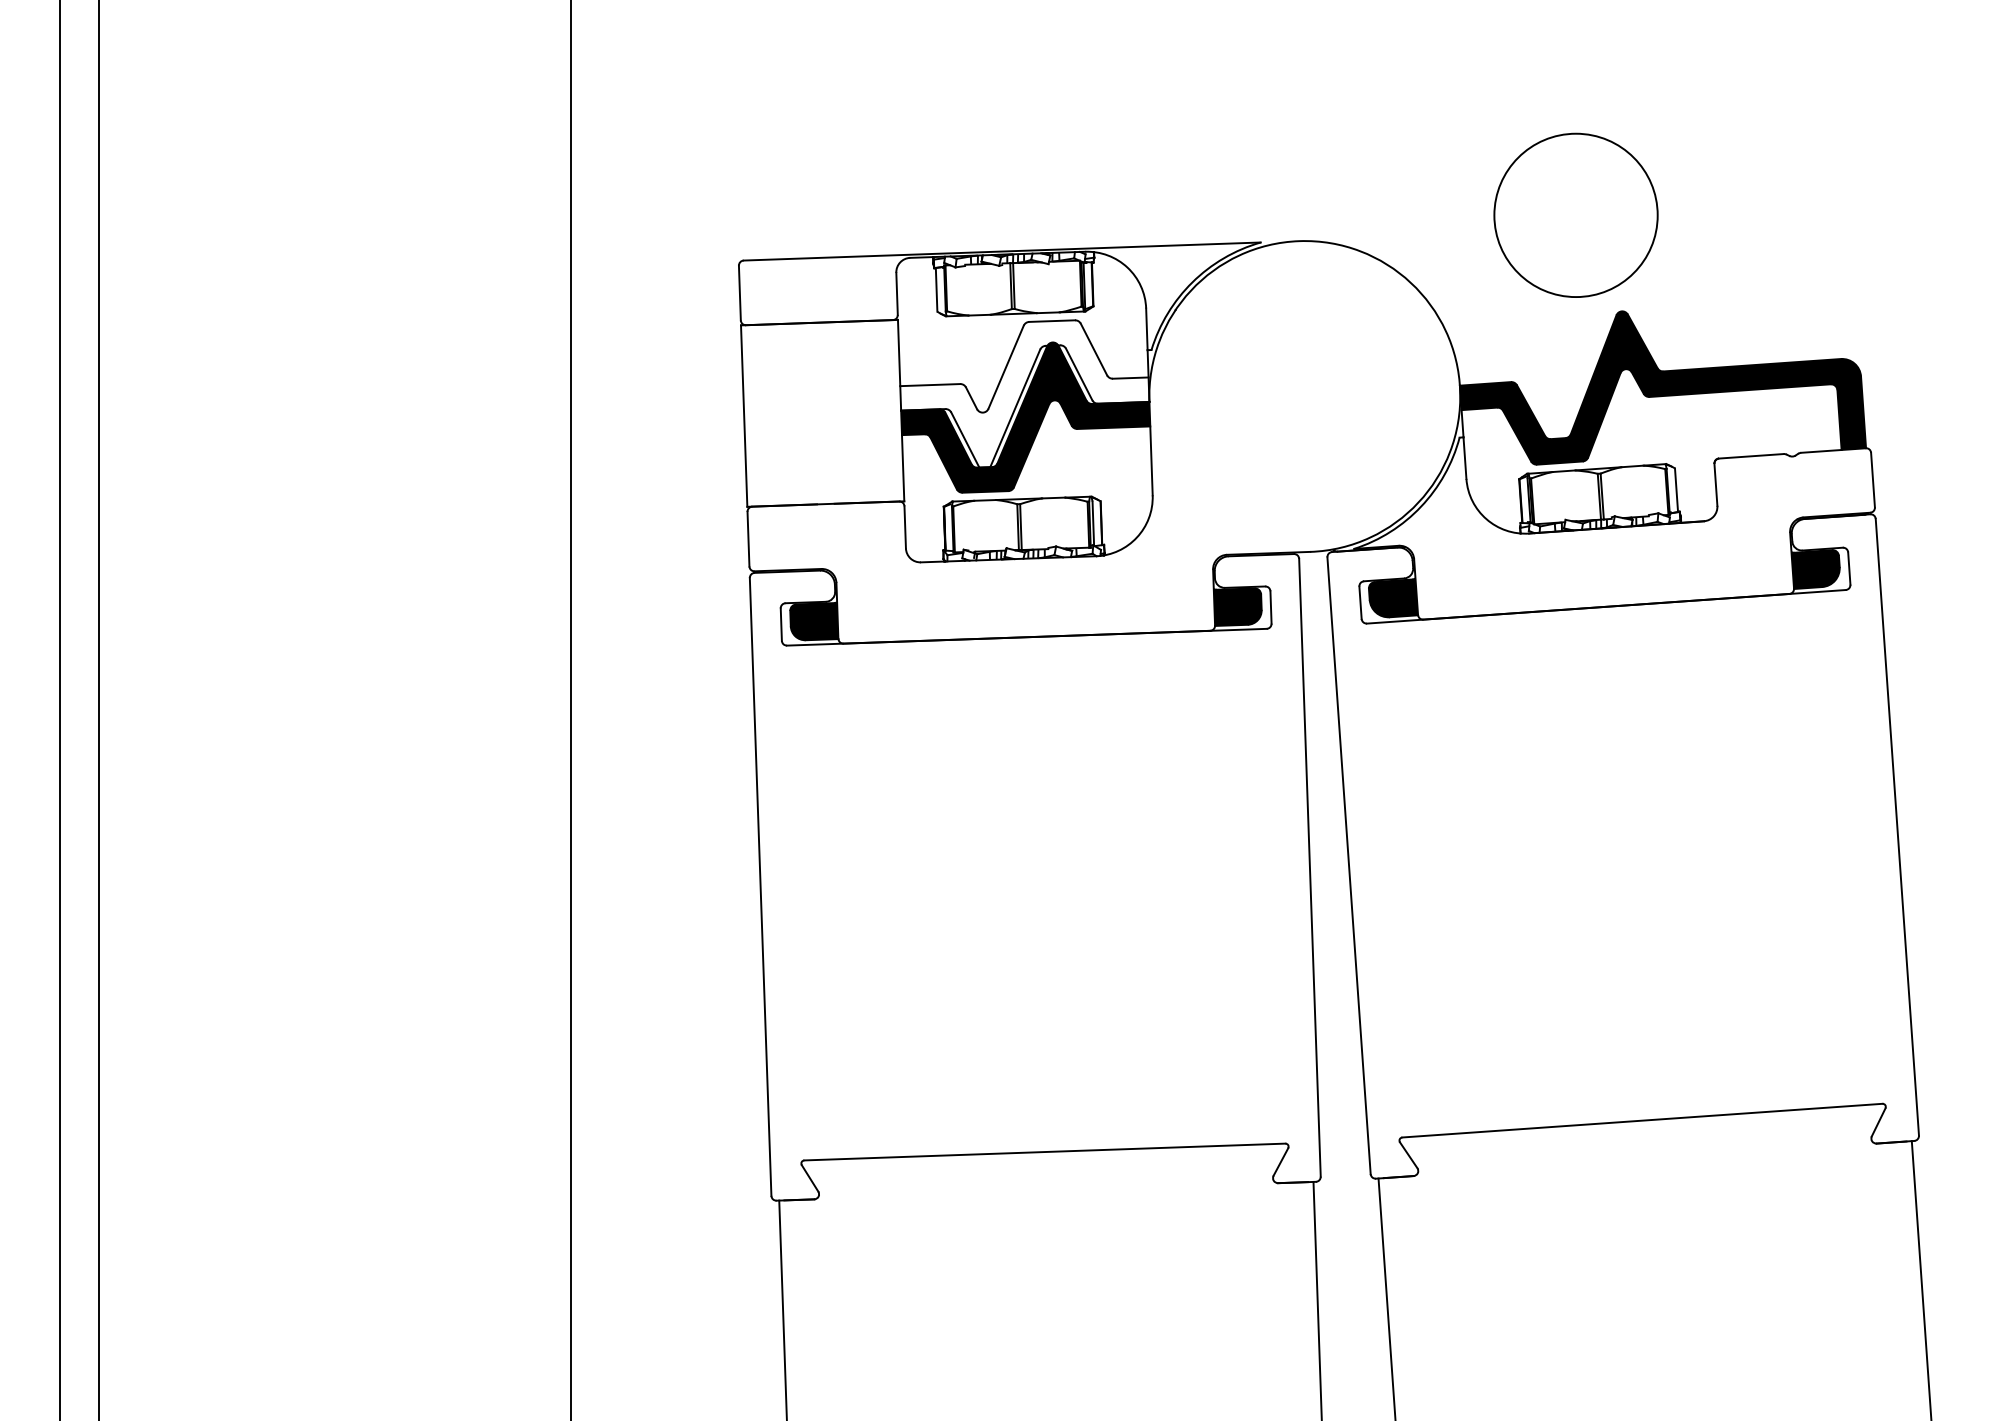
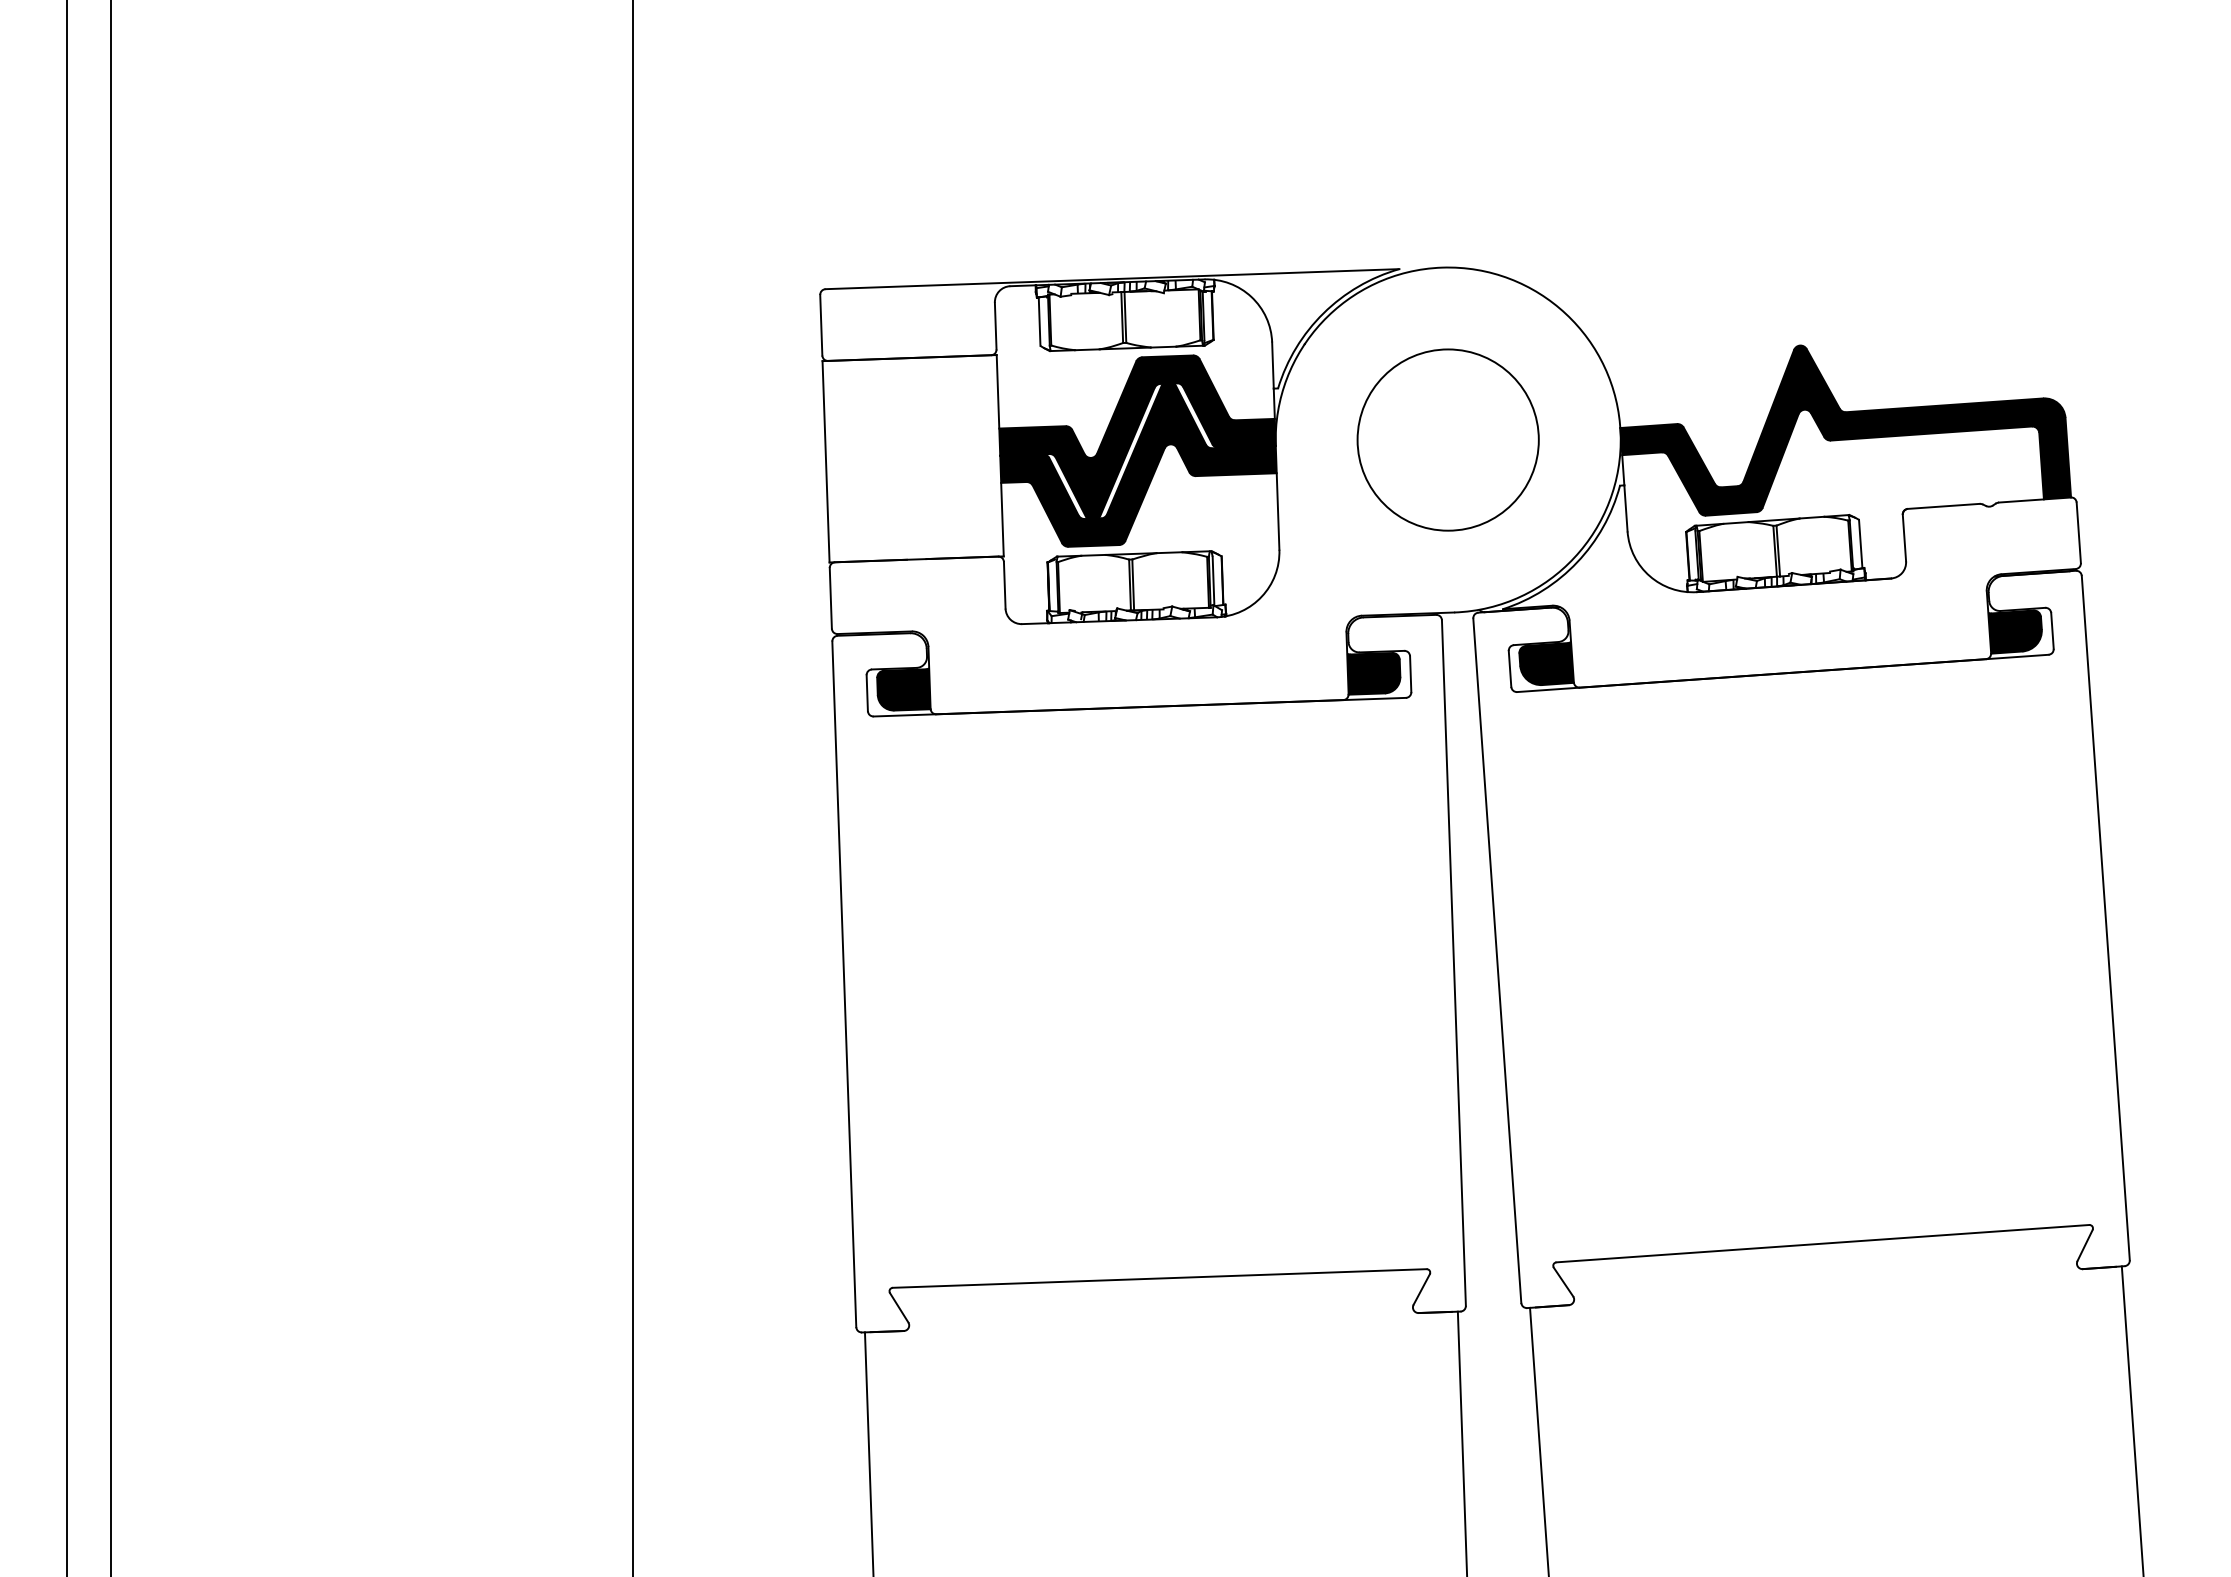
circle: (1575, 214) -> (1447, 439), moved
fill: (1024, 393) -> (1137, 436), added

